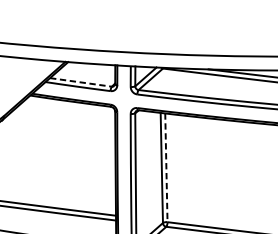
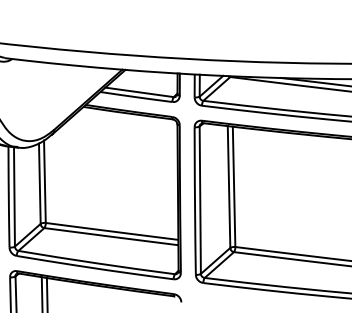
line: (80, 82) -> (139, 92), dashed -> solid
line: (166, 168) -> (234, 187), dashed -> solid

